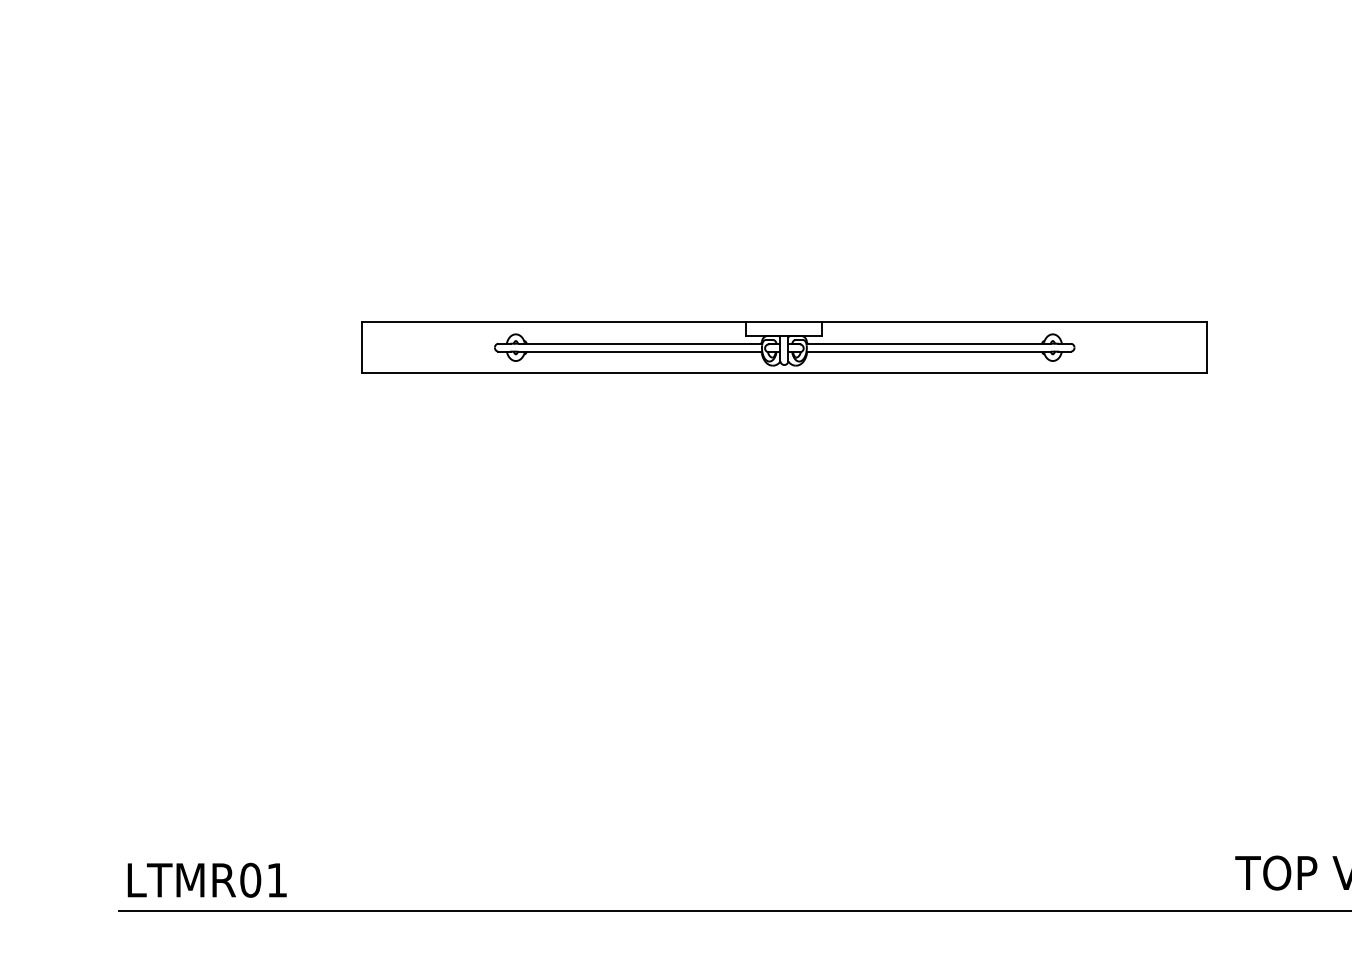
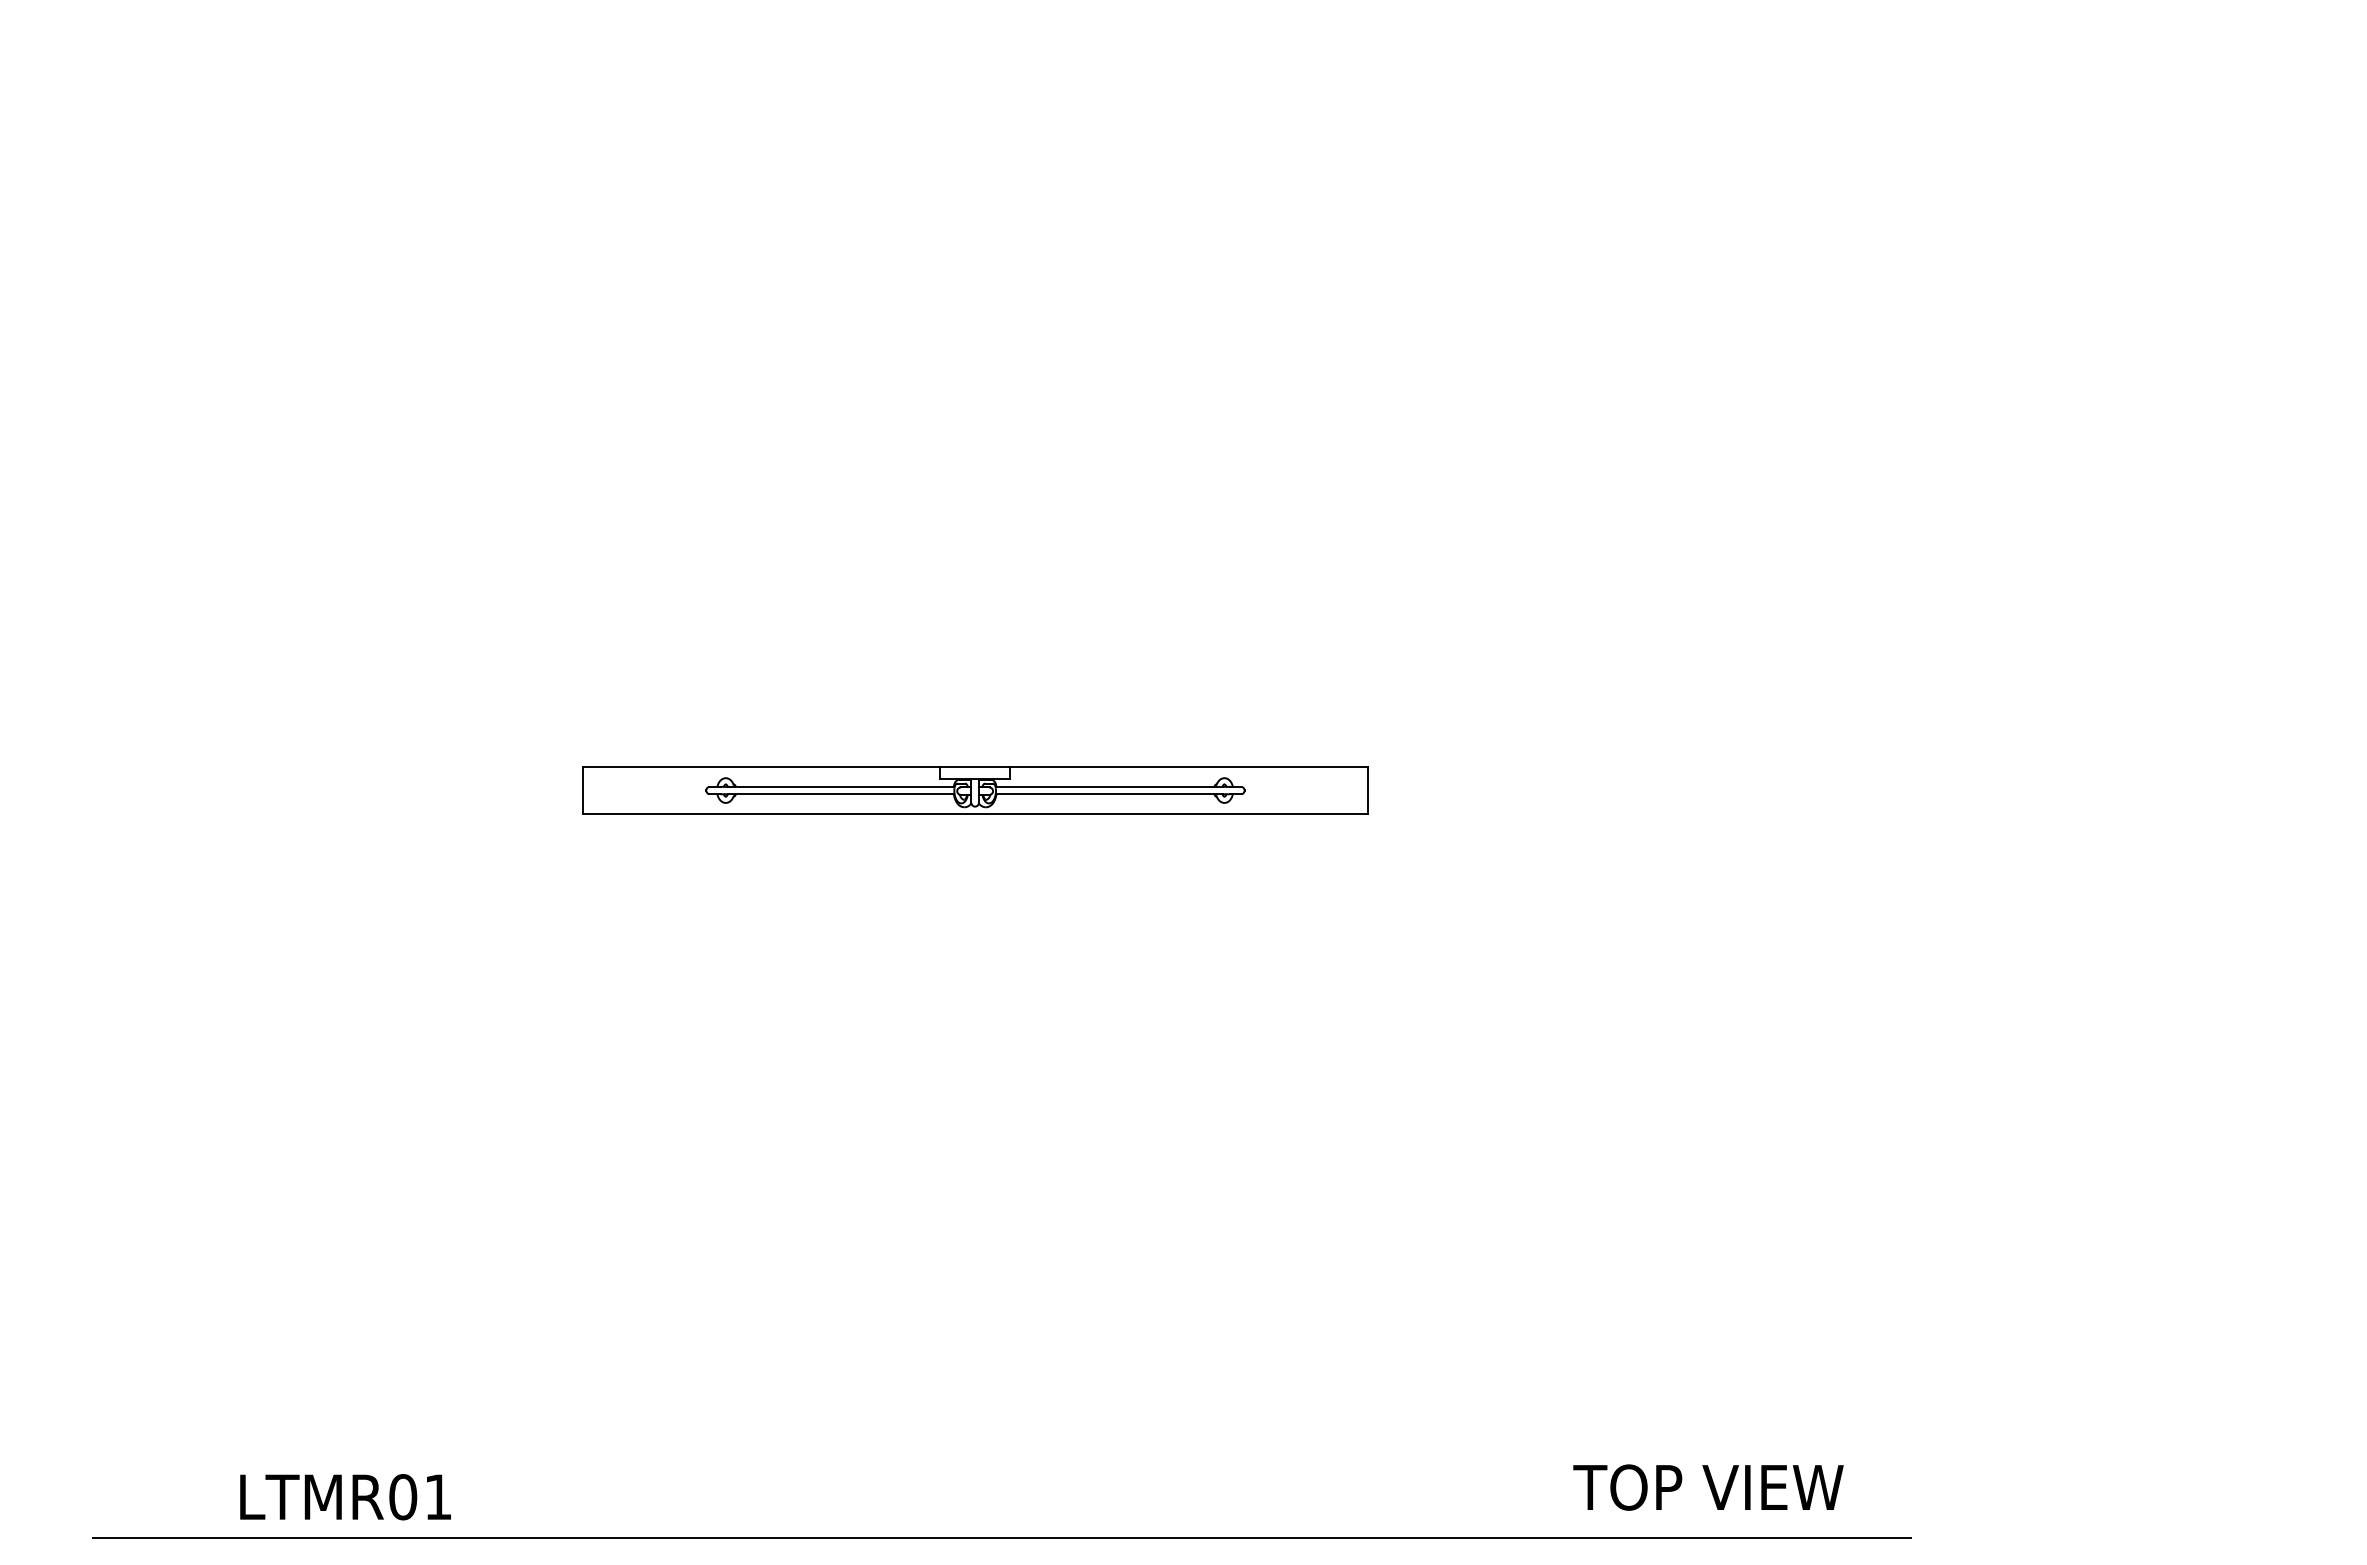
part: (783, 347) -> (974, 790), size x0.7
text: (207, 880) -> (345, 1497), moved

